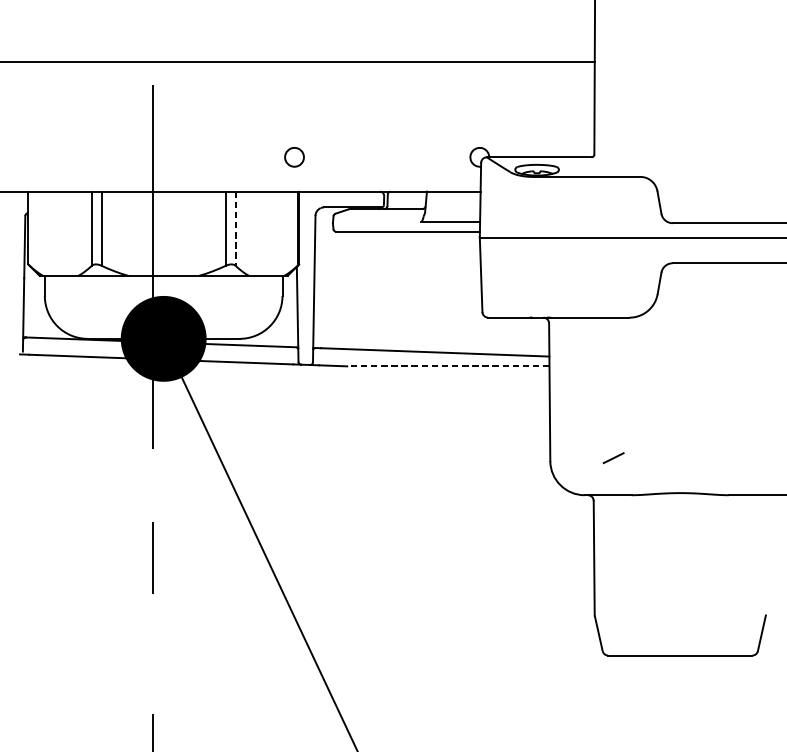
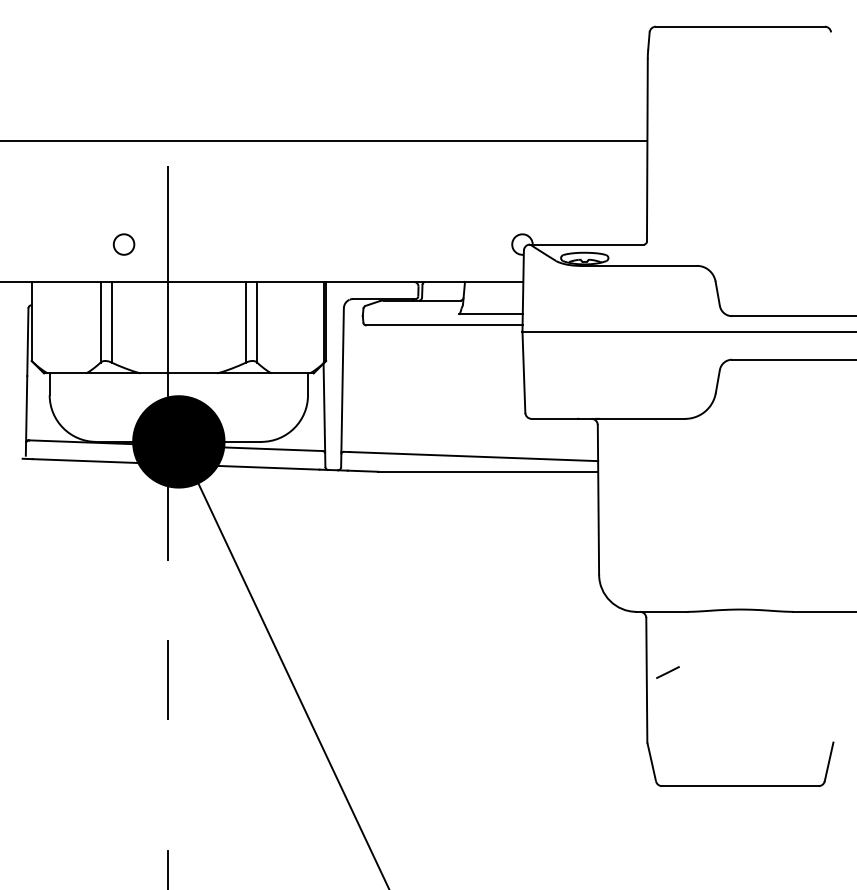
circle: (294, 157) -> (123, 244), moved
line: (236, 229) -> (257, 322), dashed -> solid
line: (448, 366) -> (488, 471), dashed -> solid
line: (613, 458) -> (667, 672), moved

